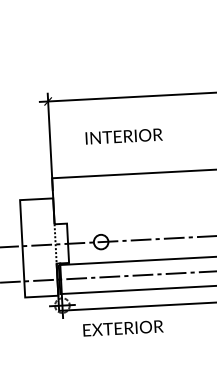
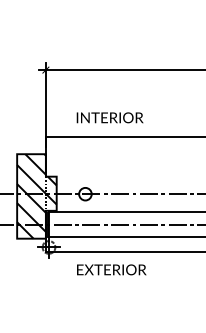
text: (123, 136) -> (109, 117), moved
hatch: (44, 247) -> (36, 196), added
text: (123, 327) -> (111, 269), moved

